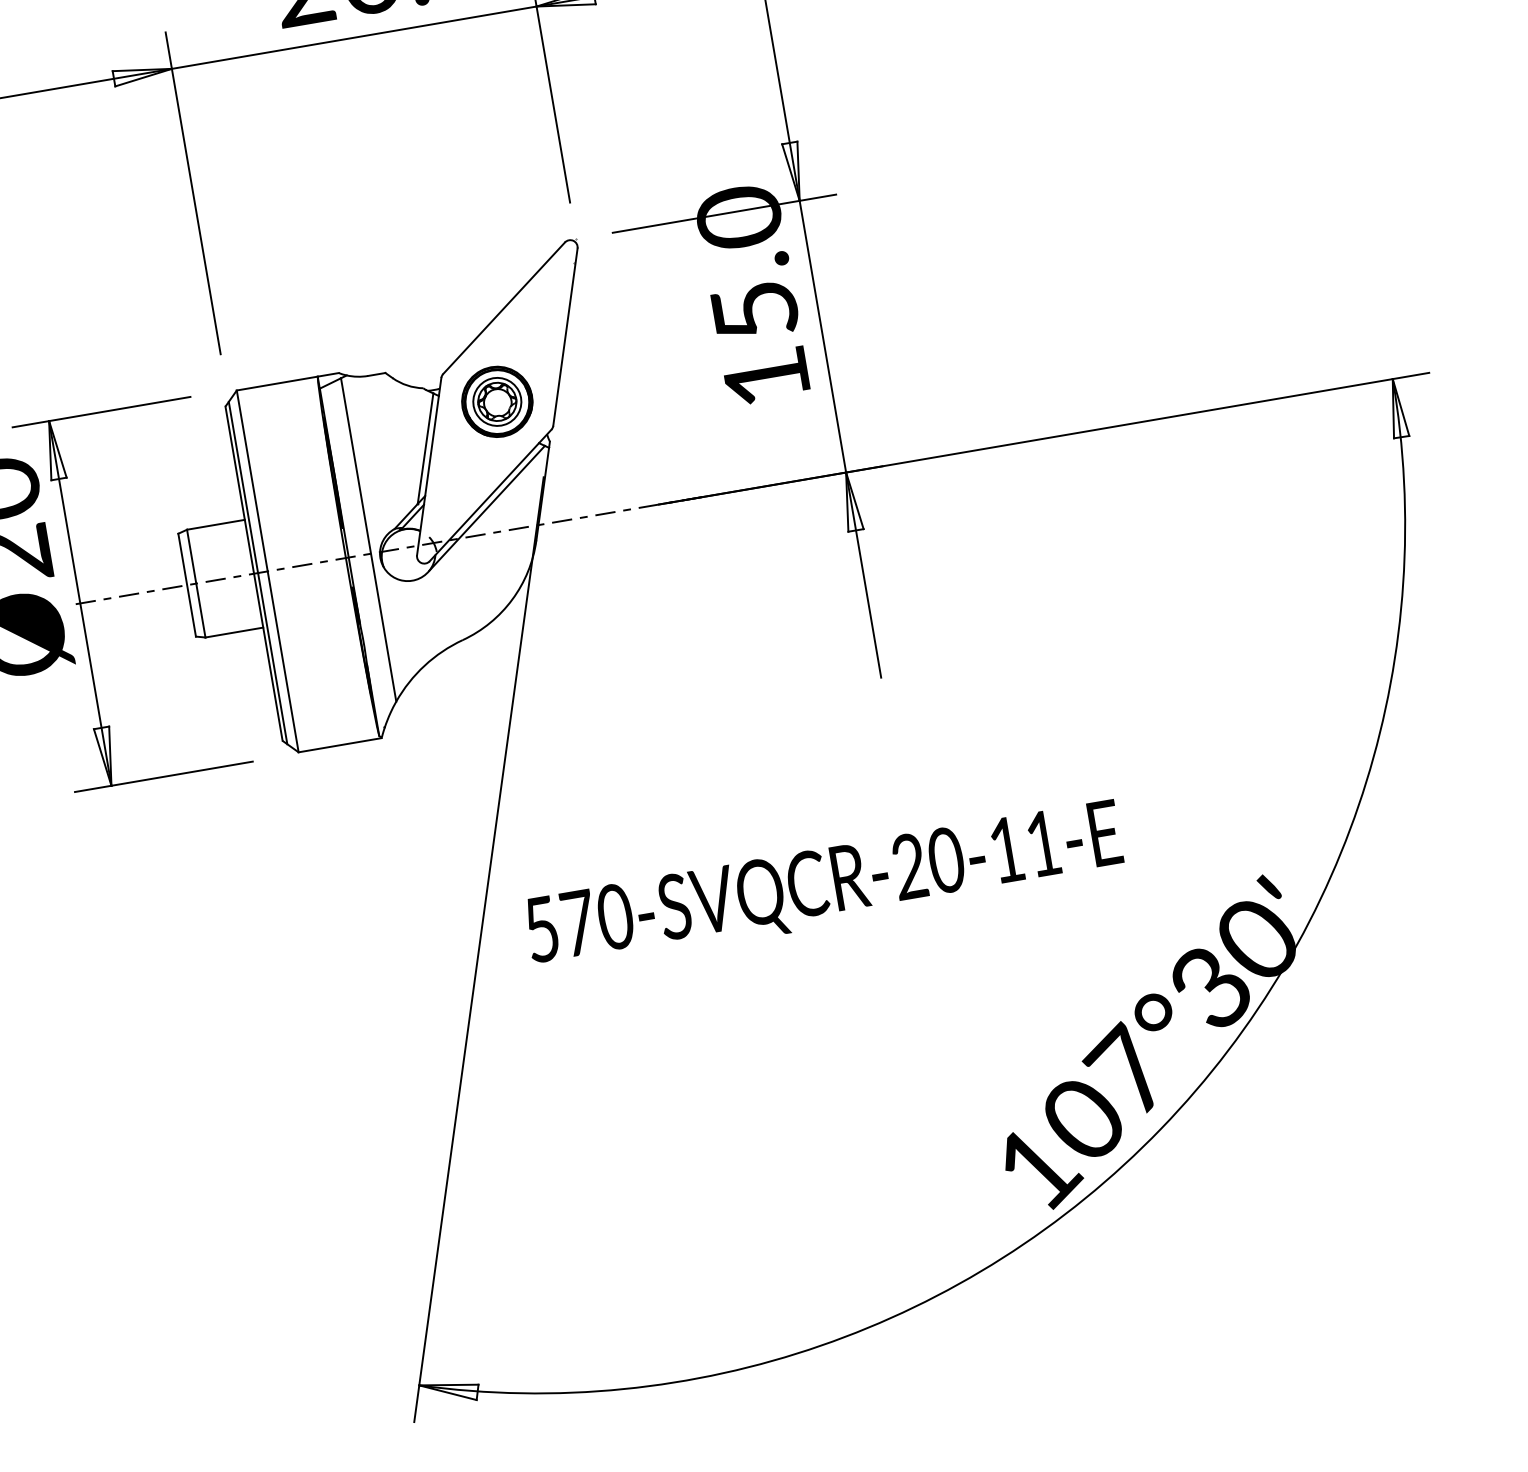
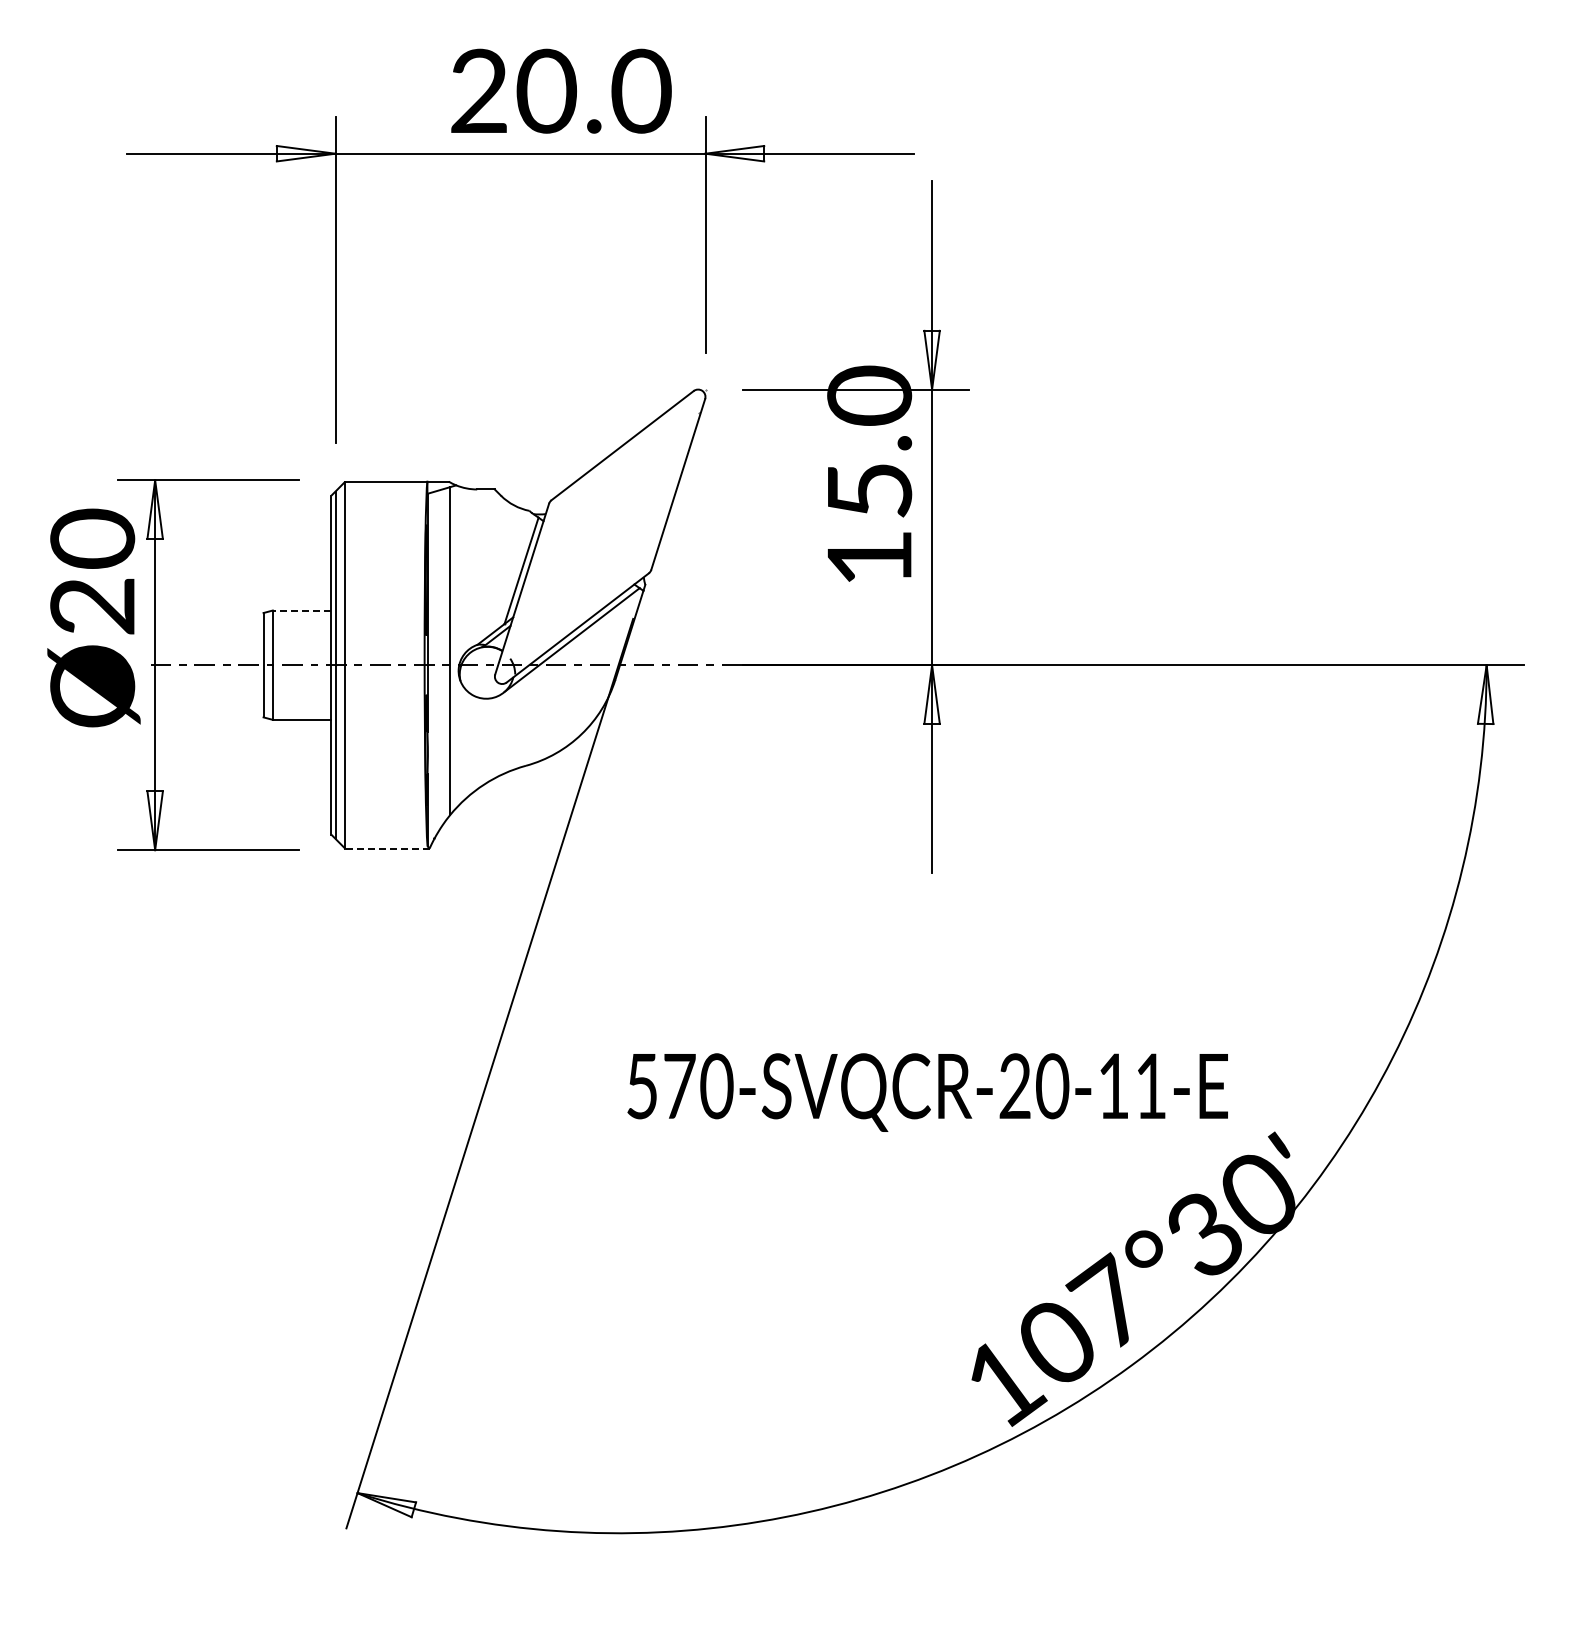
part: (497, 401) -> (600, 536), removed
line: (215, 524) -> (301, 610), solid -> dashed
line: (339, 745) -> (386, 848), solid -> dashed
text: (824, 887) -> (927, 1092), moved

